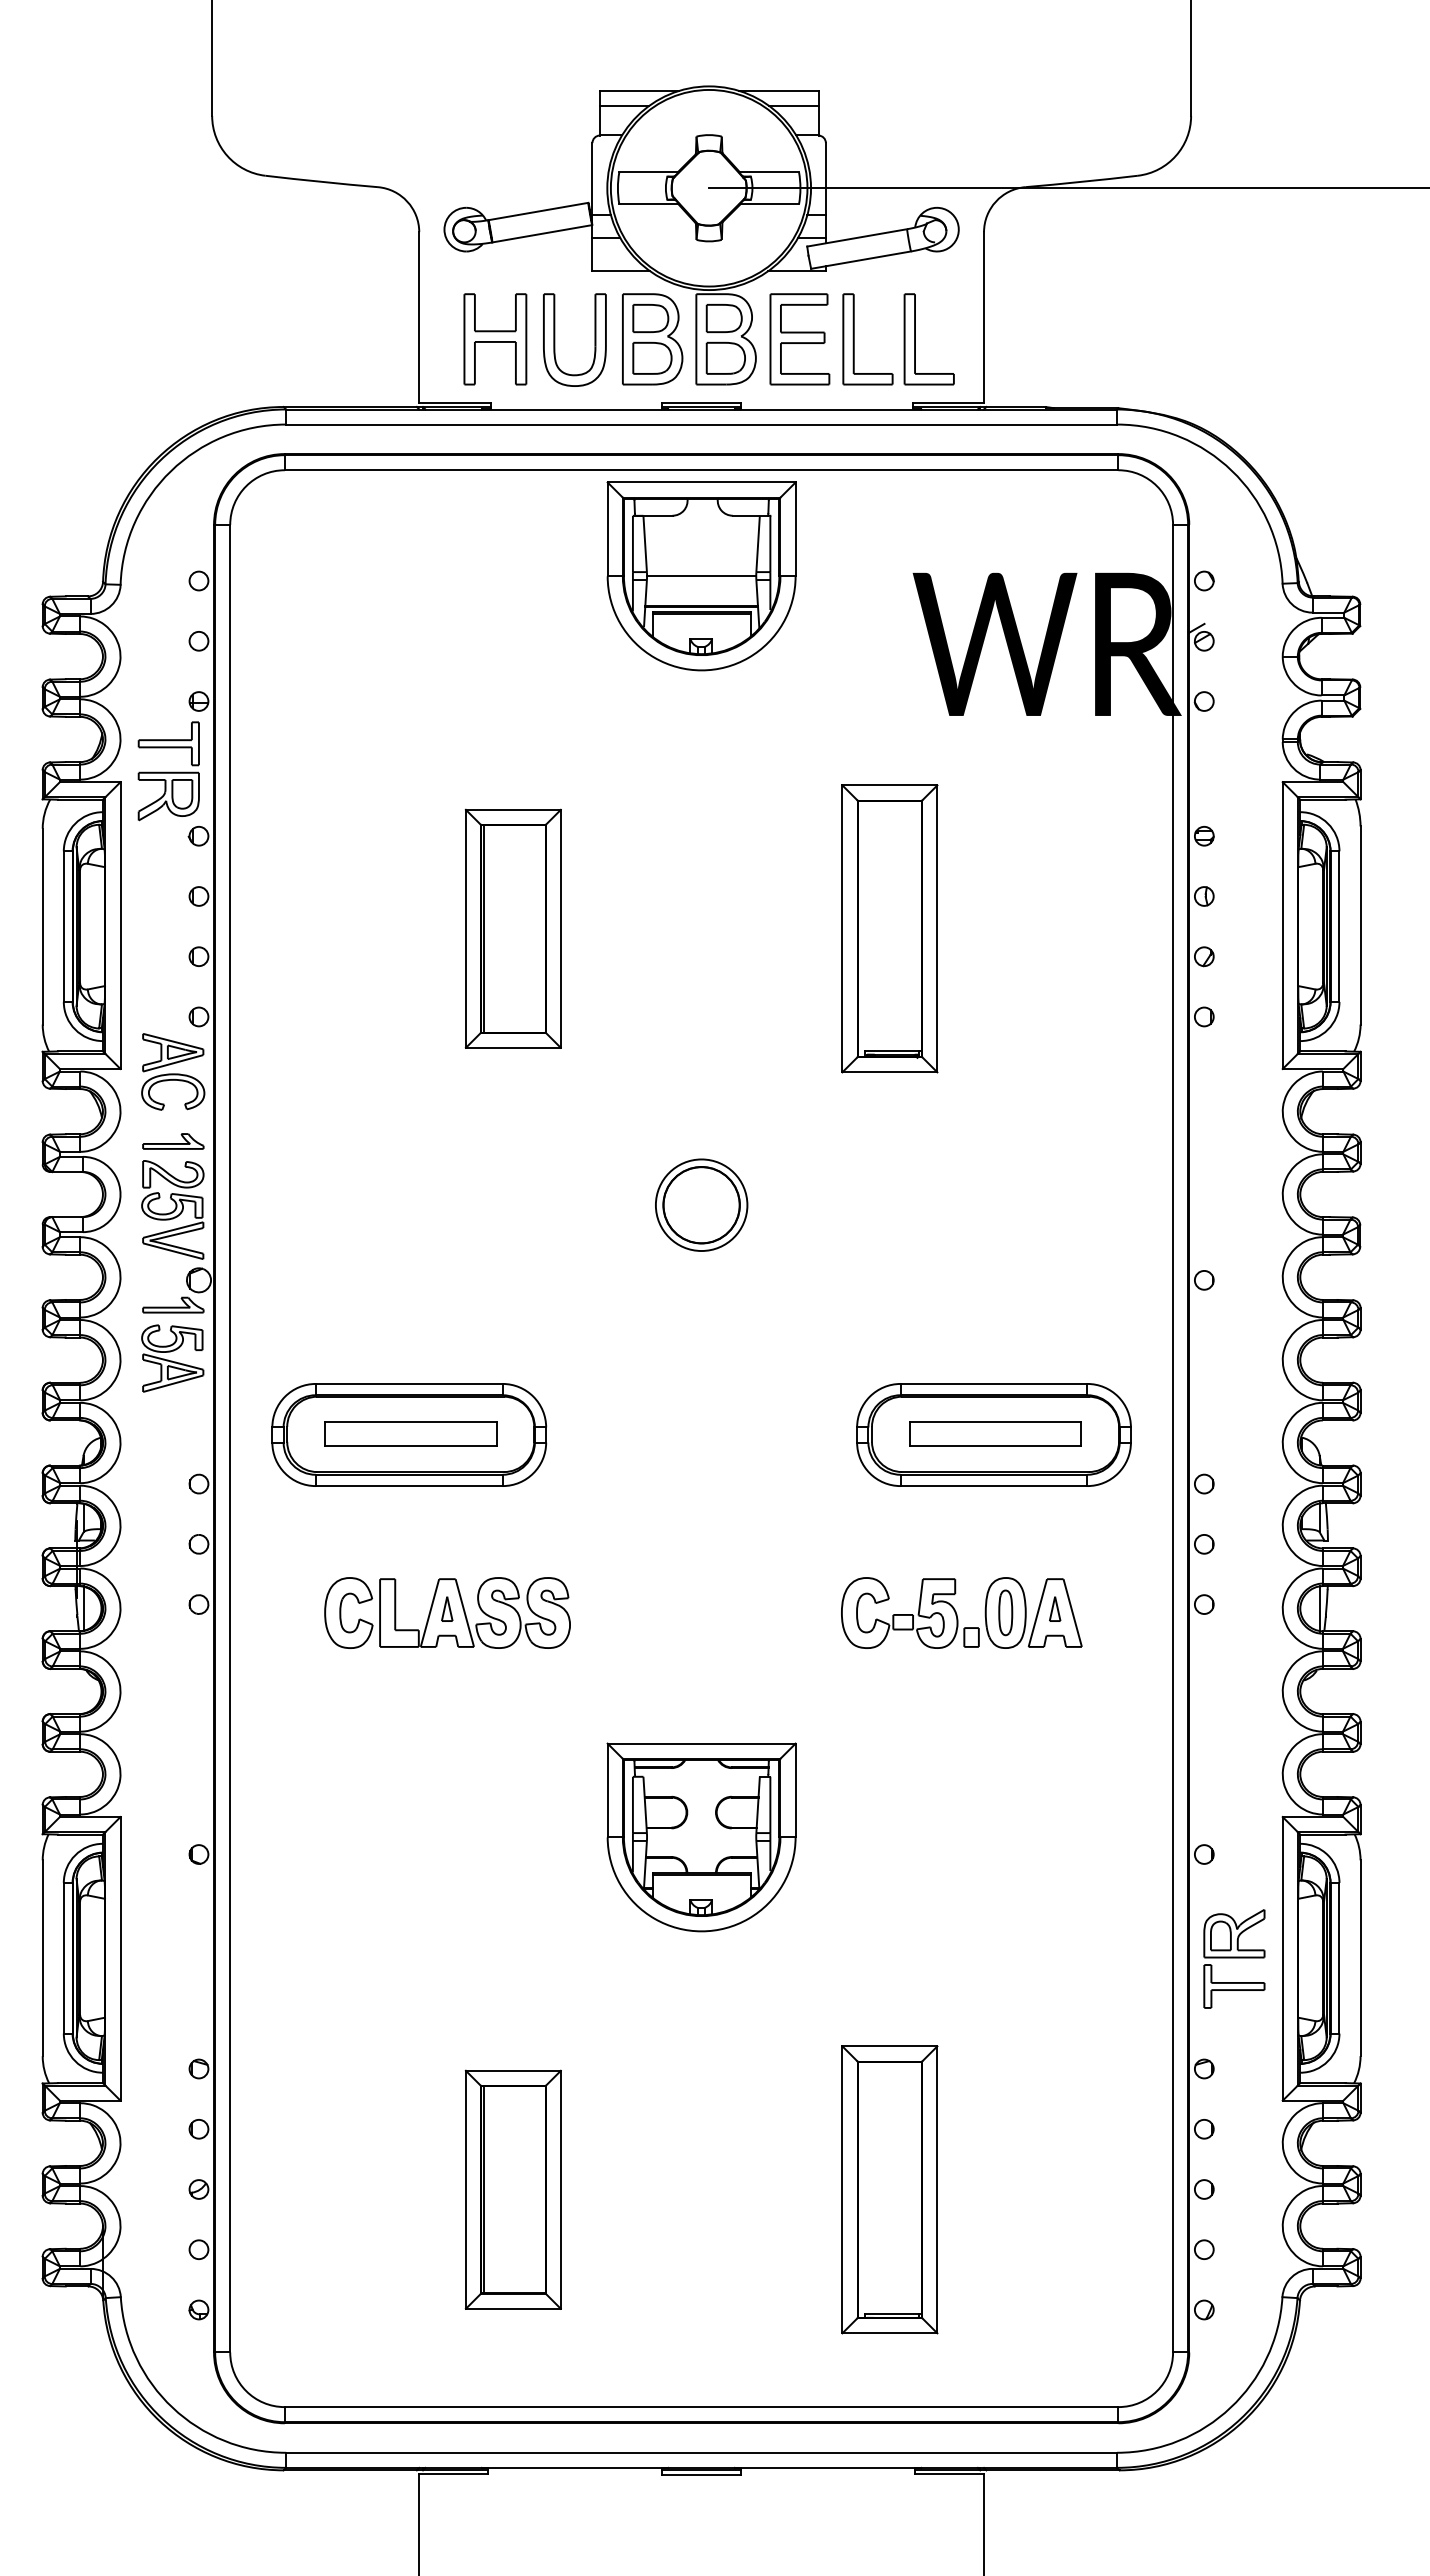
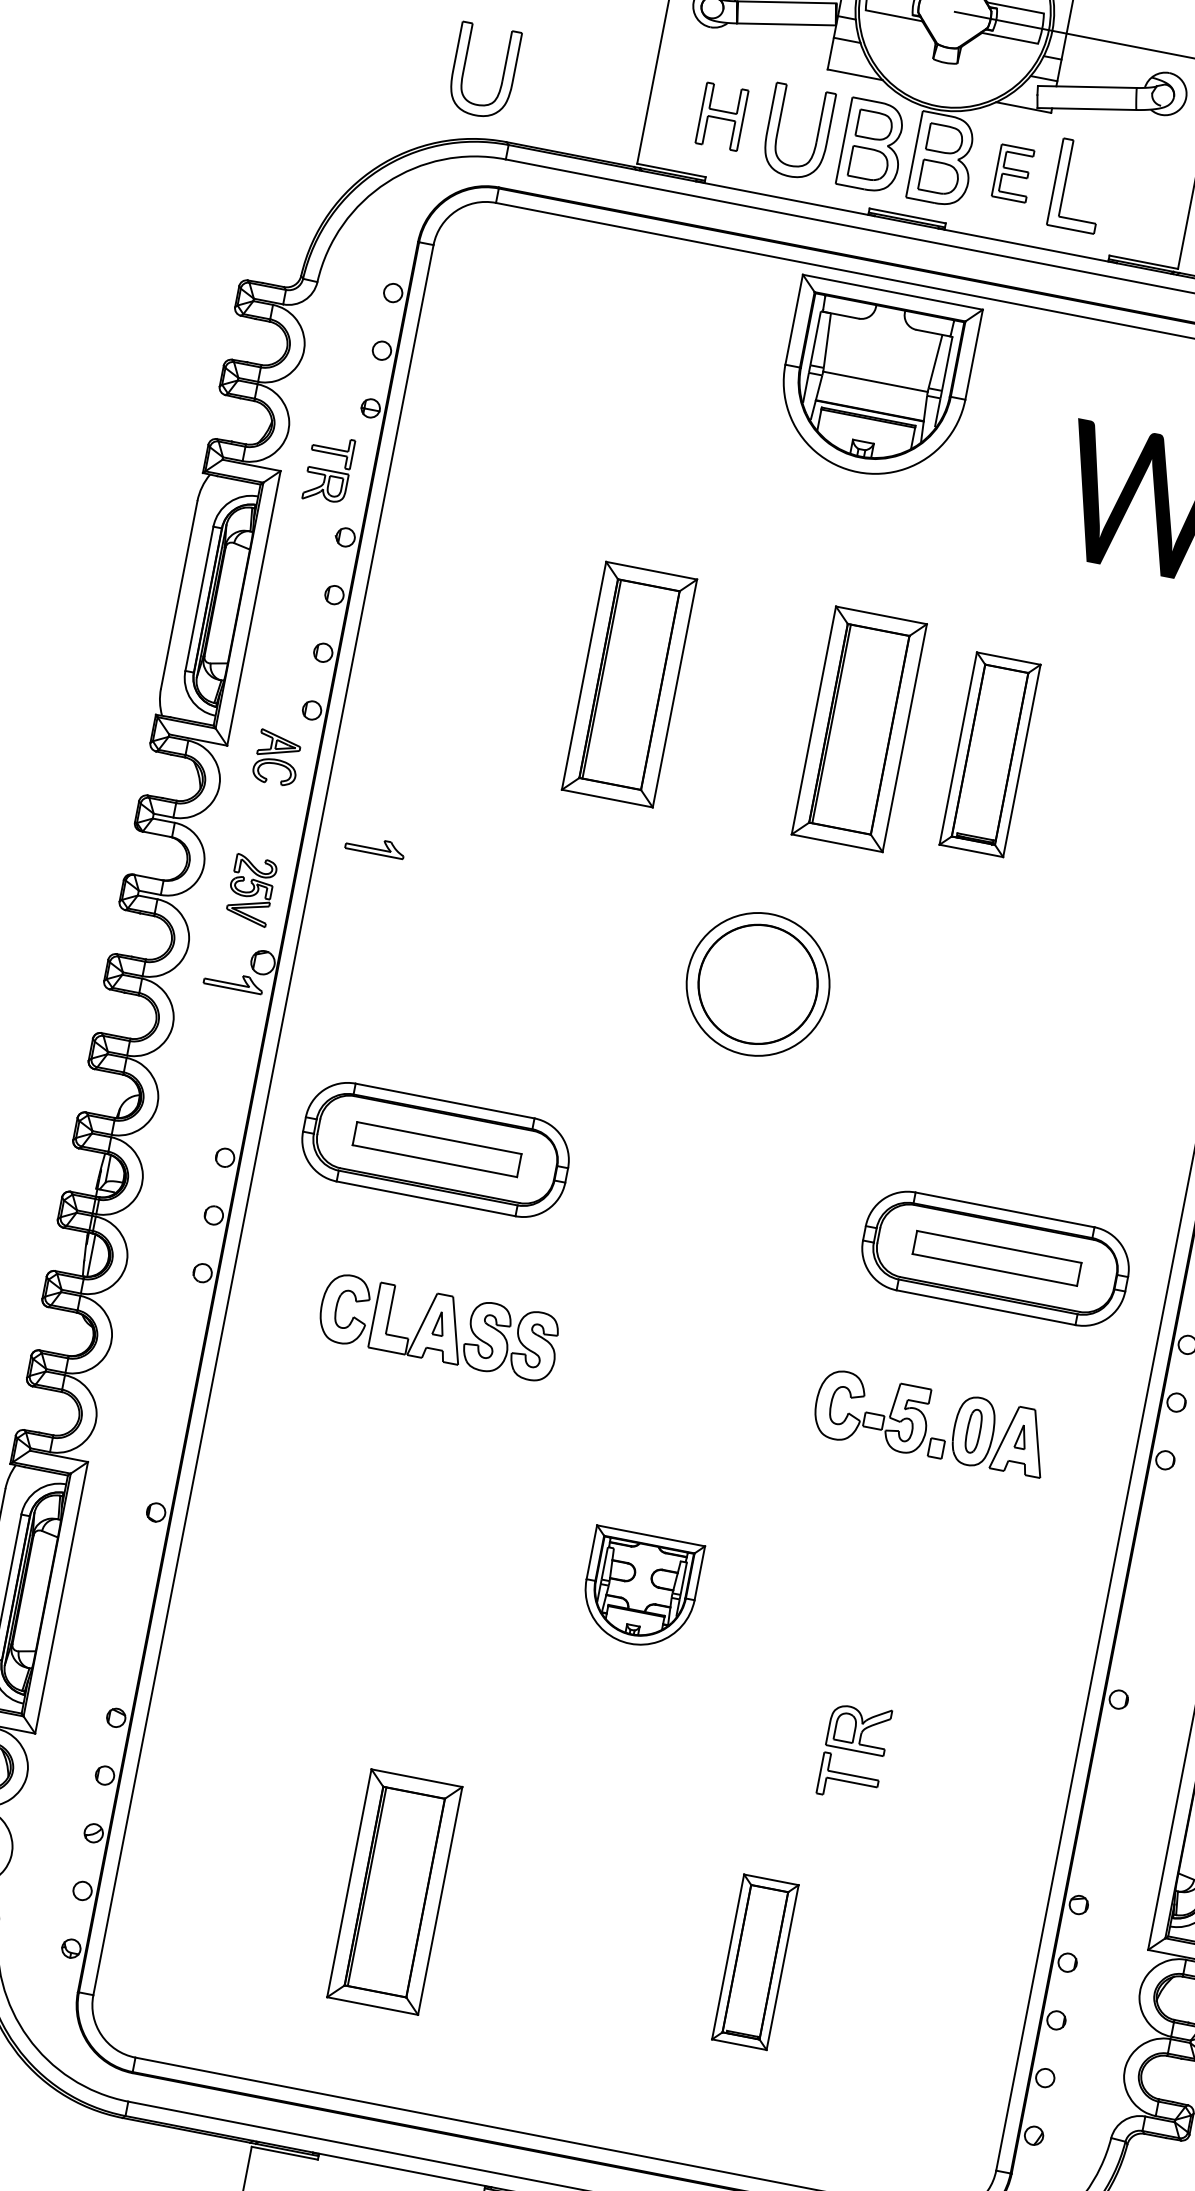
part: (227, 339) -> (465, 67), added
part: (495, 339) -> (722, 116), size x0.7
part: (799, 339) -> (1013, 173), size x0.6
part: (915, 339) -> (1124, 195), removed
part: (168, 771) -> (328, 469), size x0.7
part: (752, 928) -> (858, 728), added
part: (889, 928) -> (989, 754), size x0.7
part: (173, 1071) -> (277, 757), size x0.7
part: (173, 1141) -> (375, 846), moved
part: (701, 1204) -> (758, 983), size x1.6
part: (172, 1209) -> (250, 889), size x0.7
part: (172, 1358) -> (223, 1032), removed
part: (701, 1837) -> (640, 1589), size x0.6
part: (1234, 1958) -> (854, 1751), moved
part: (889, 2189) -> (755, 1961), size x0.6

